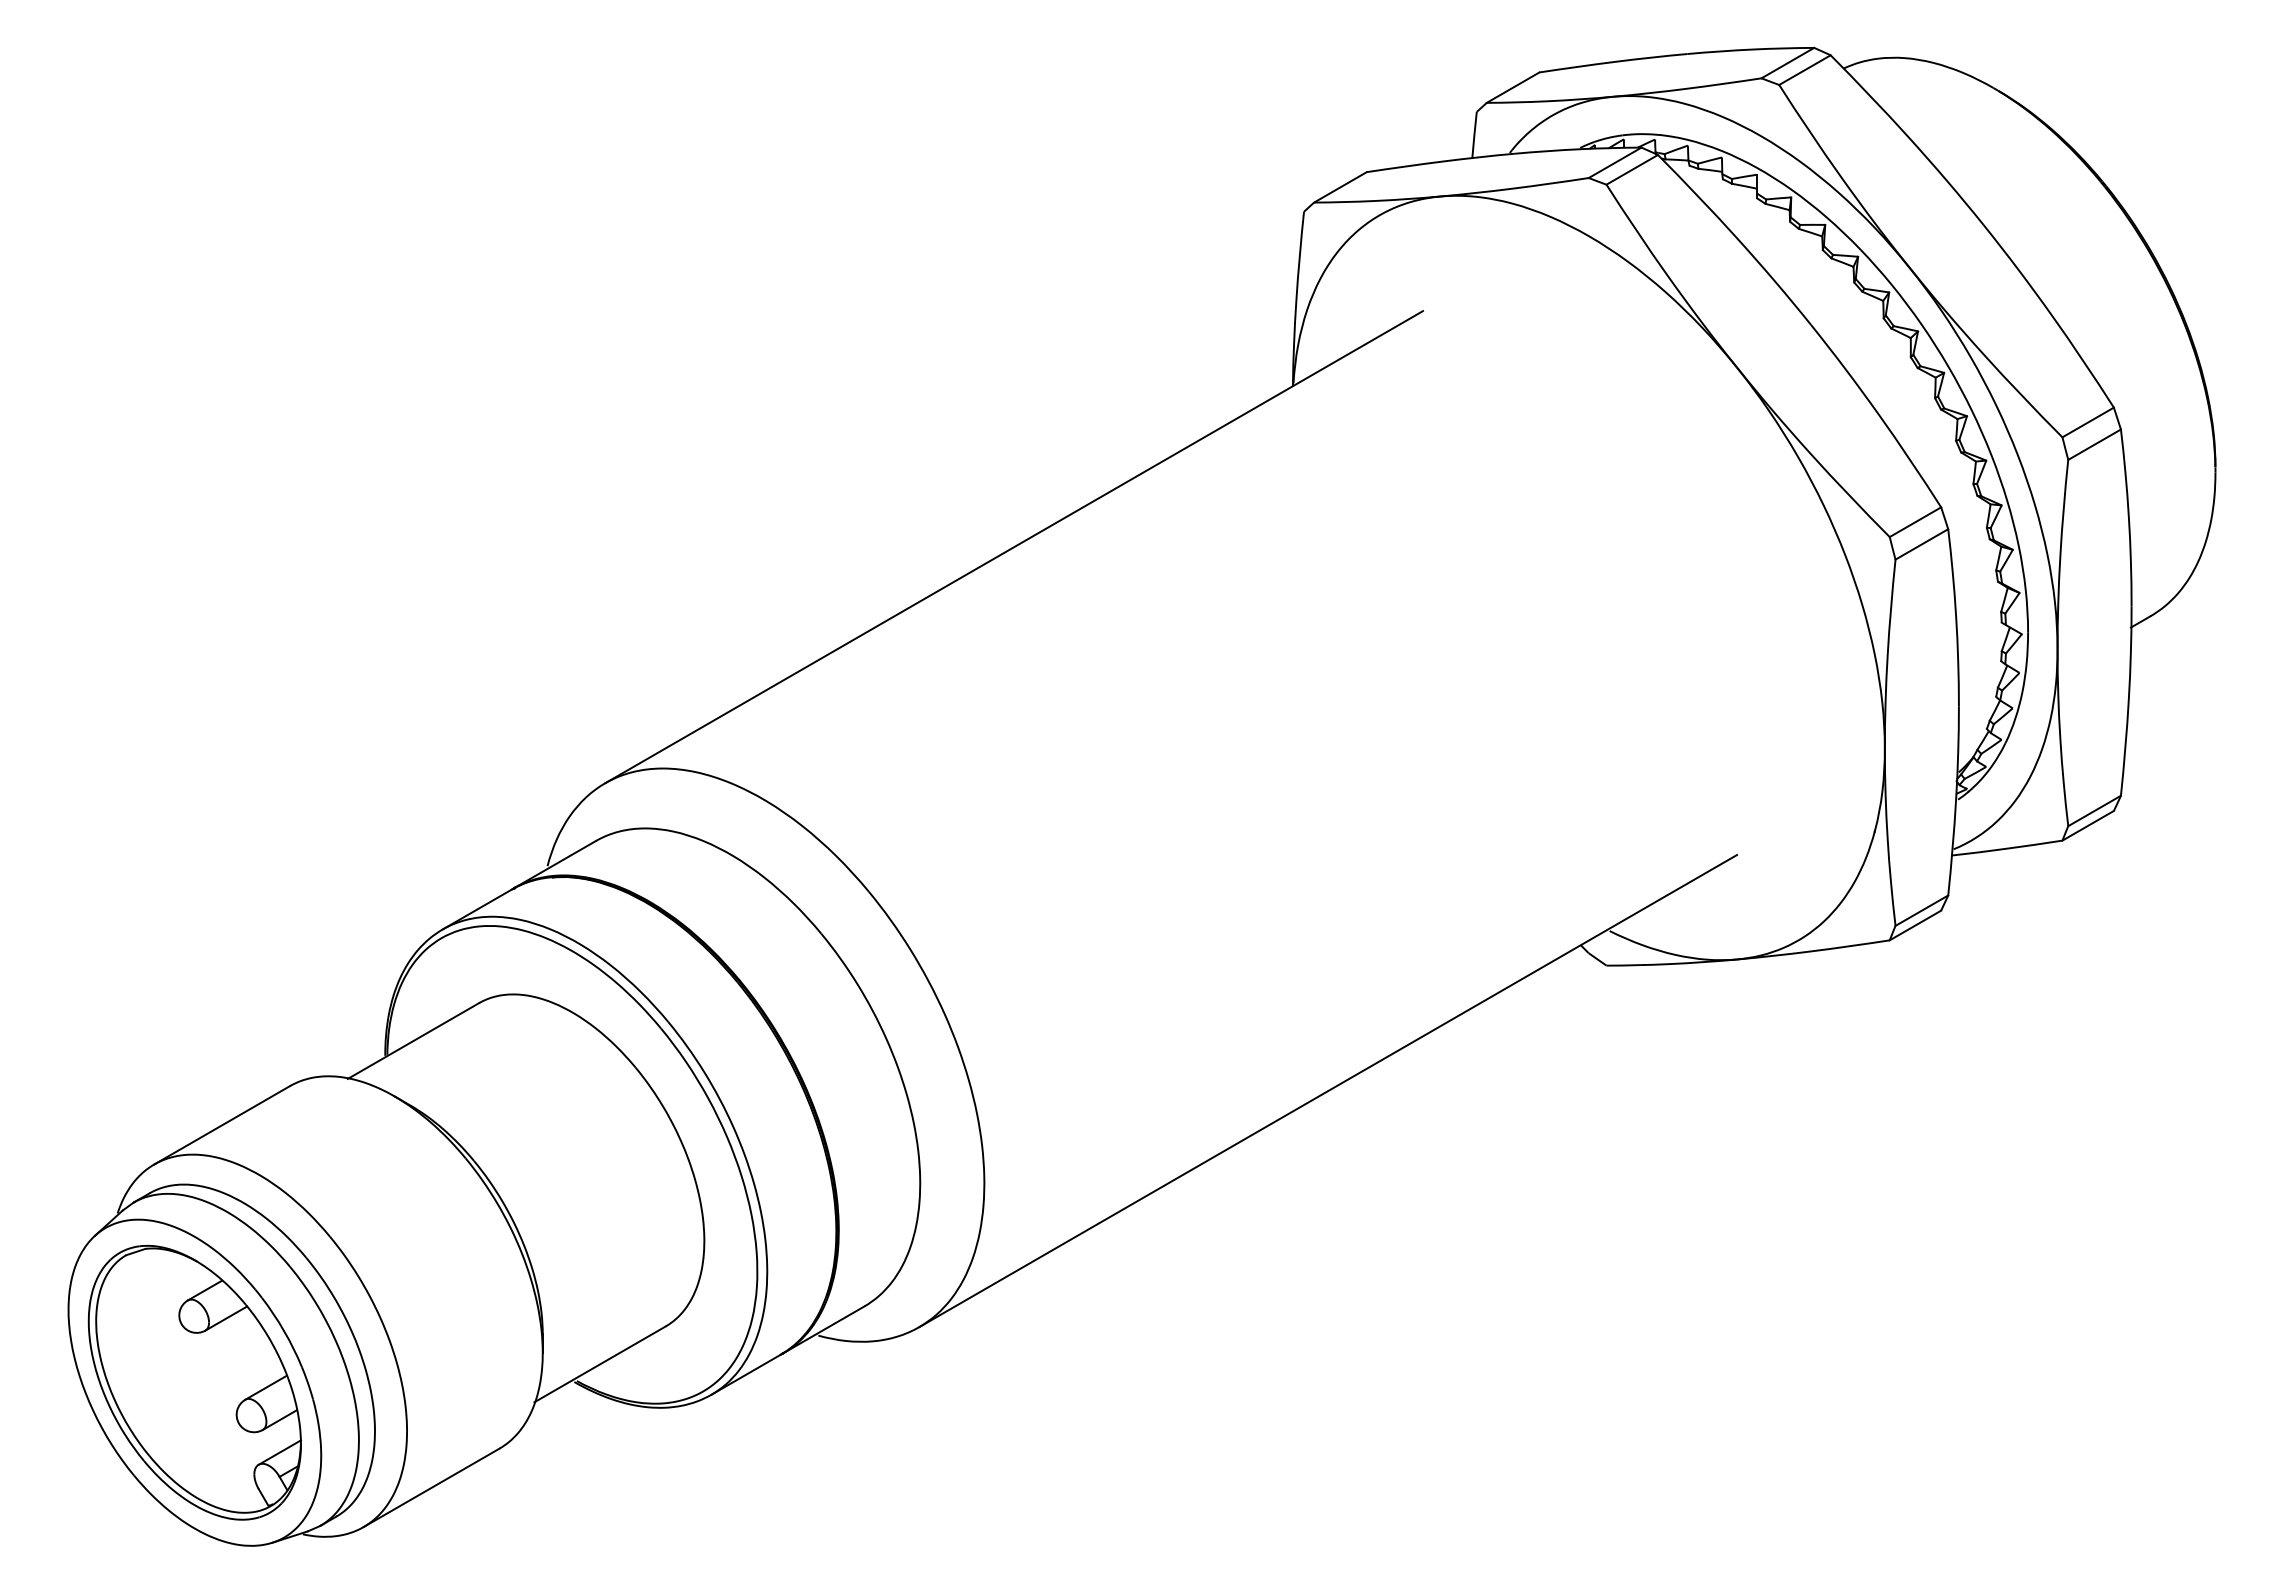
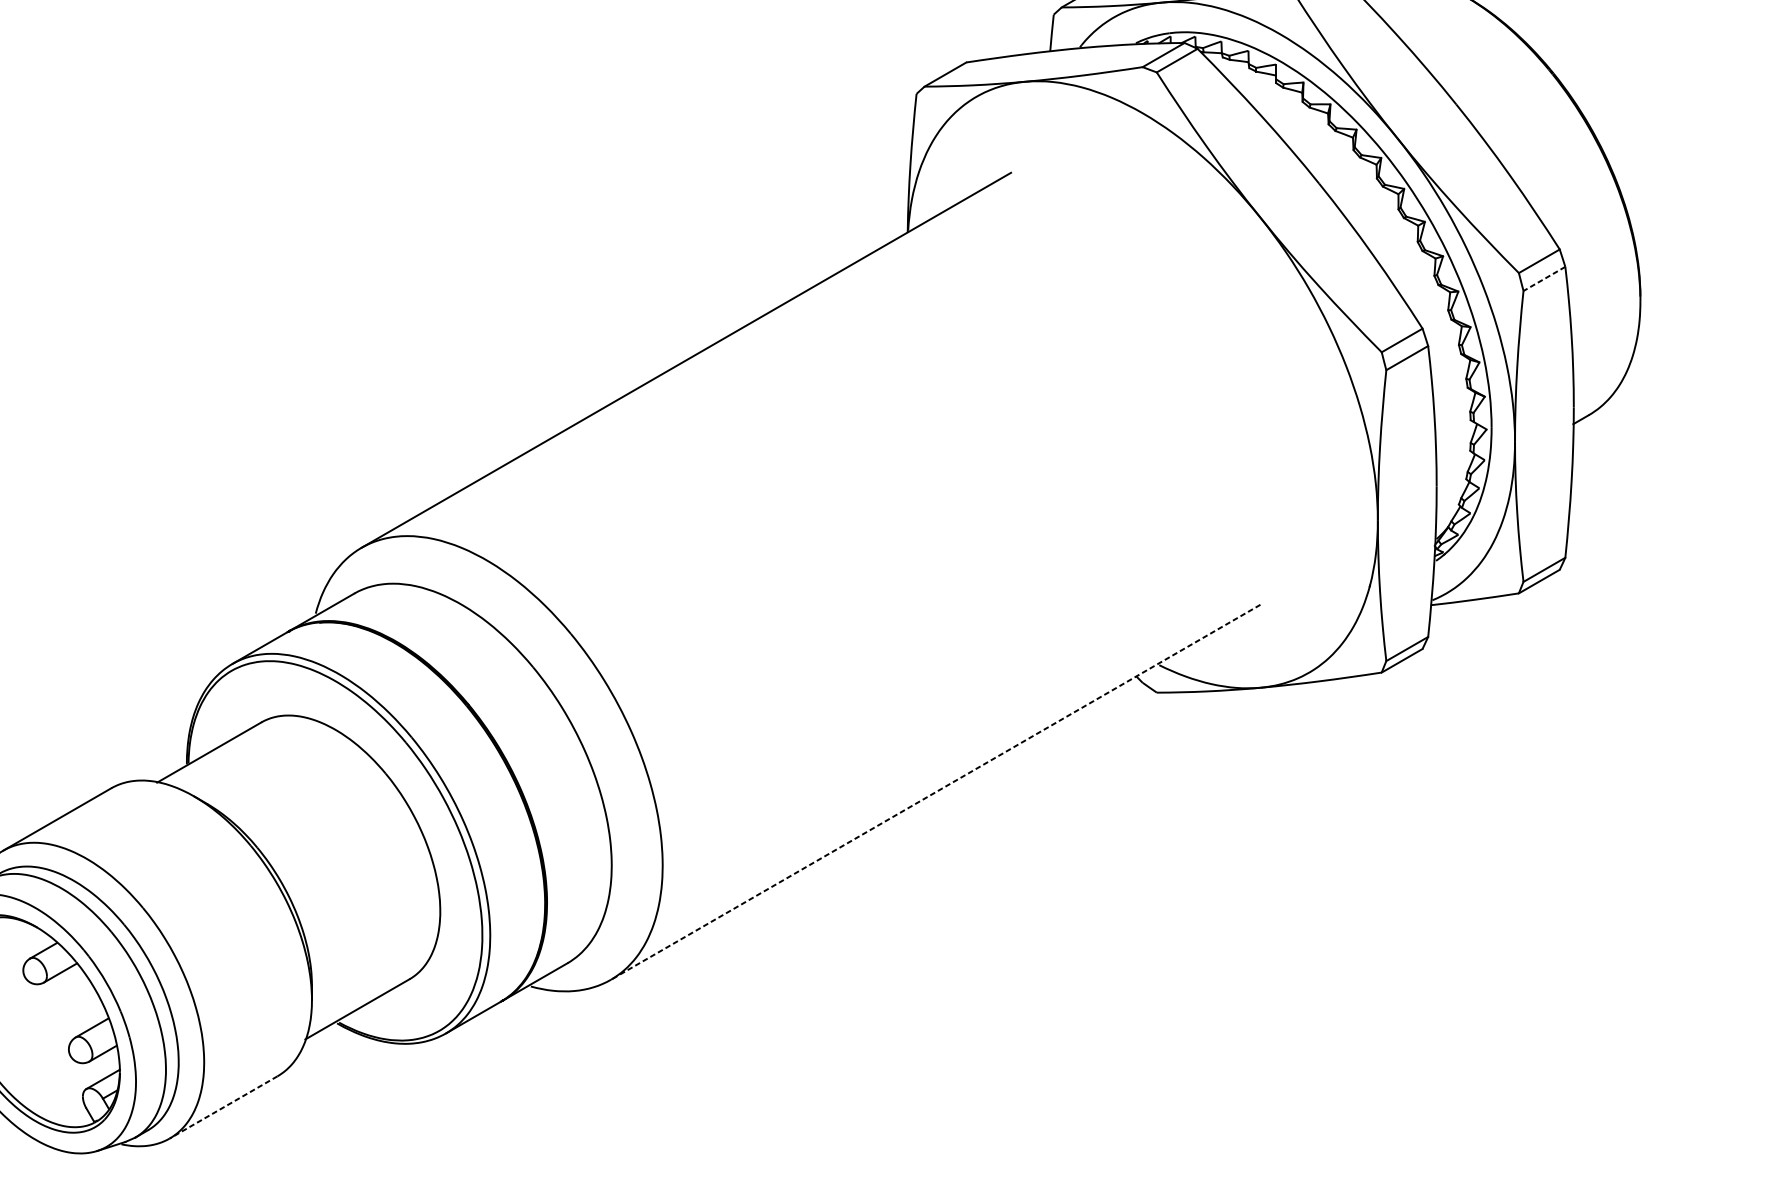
line: (2094, 444) -> (1544, 278), solid -> dashed
line: (1327, 1091) -> (935, 792), solid -> dashed
line: (431, 1488) -> (223, 1107), solid -> dashed

